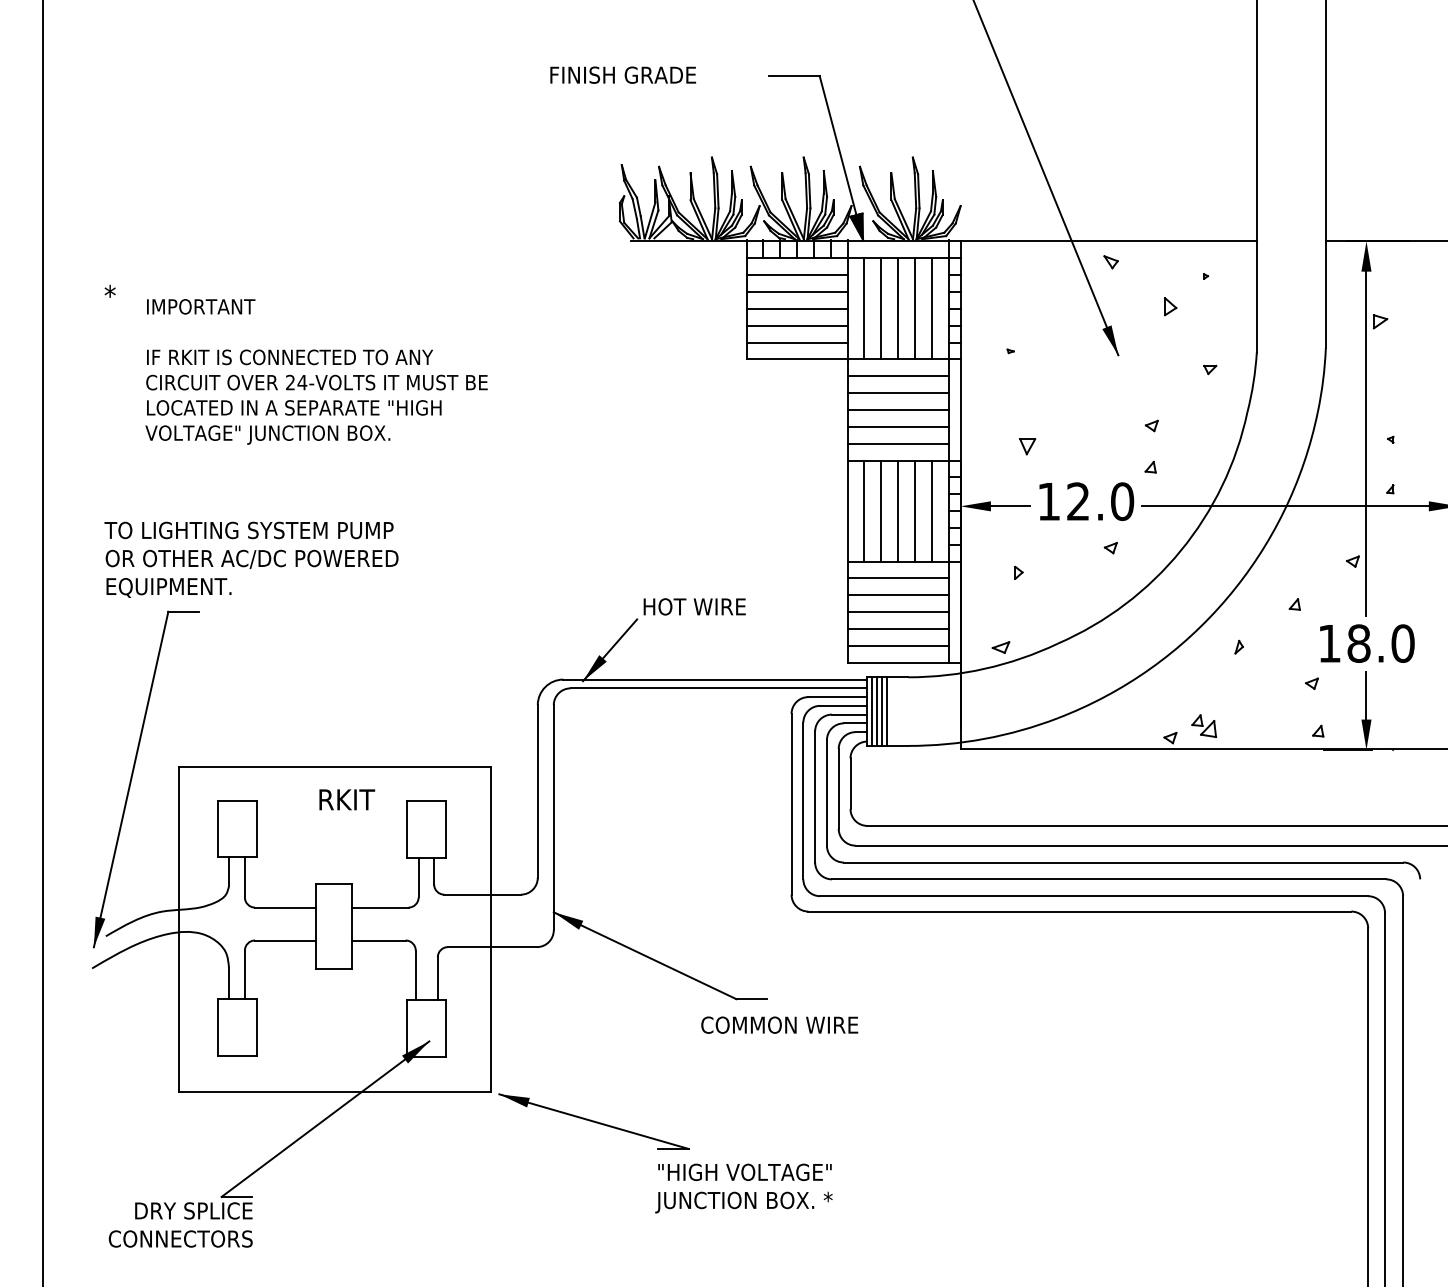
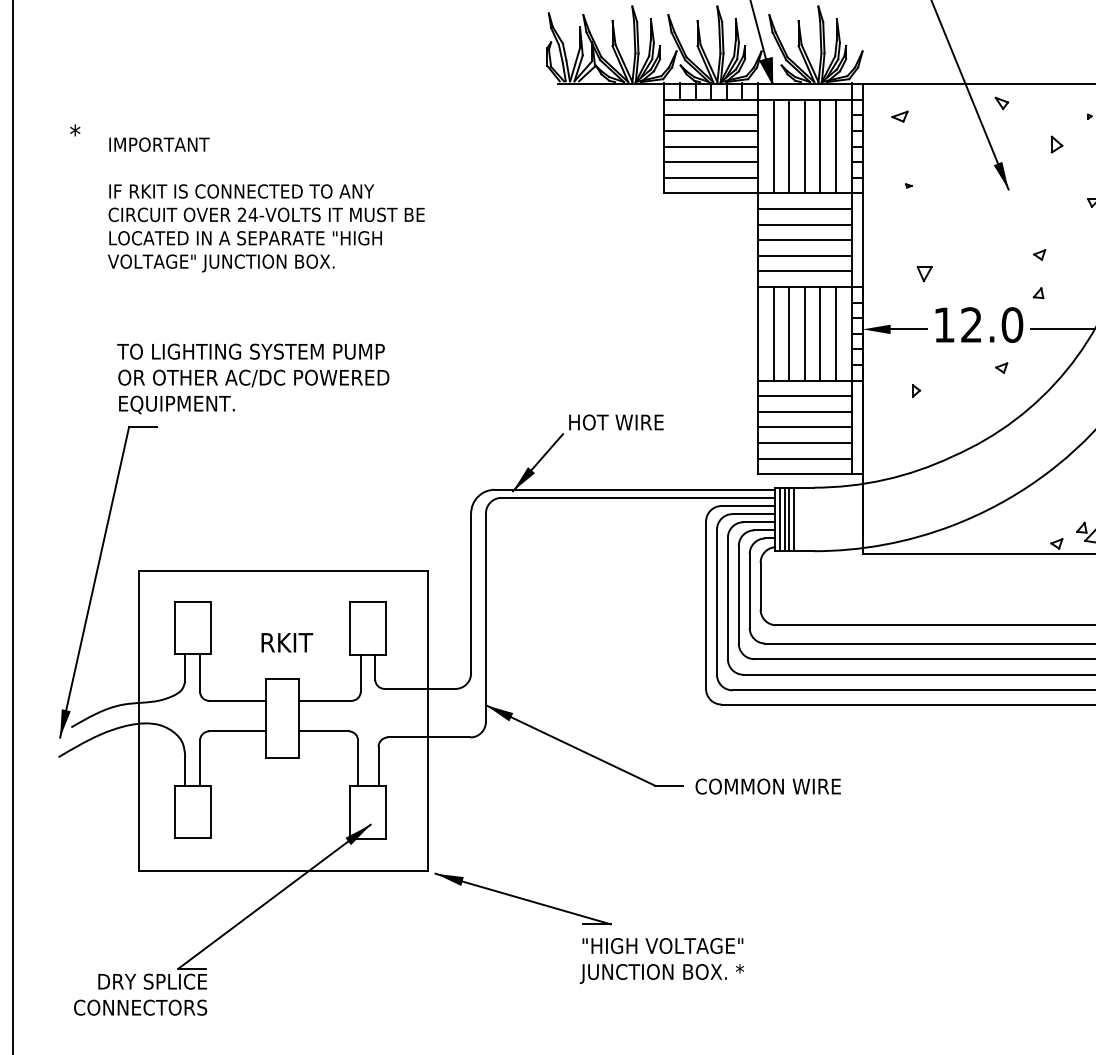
text: (251, 559) -> (253, 378), moved
part: (1000, 647) -> (899, 116), moved
text: (347, 799) -> (287, 642), moved
text: (779, 1024) -> (768, 785), moved

